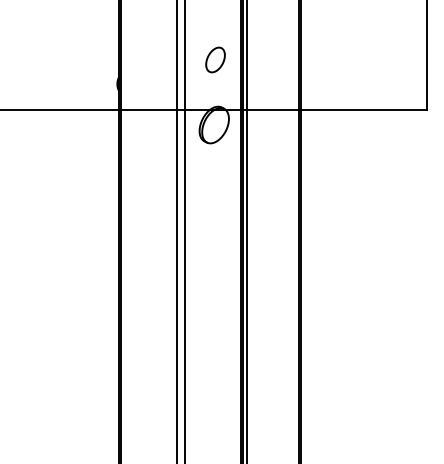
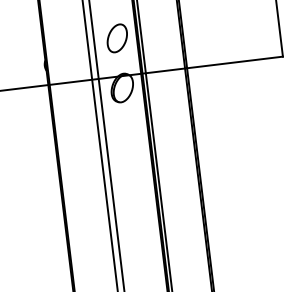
part: (215, 59) -> (117, 38), size x1.43

